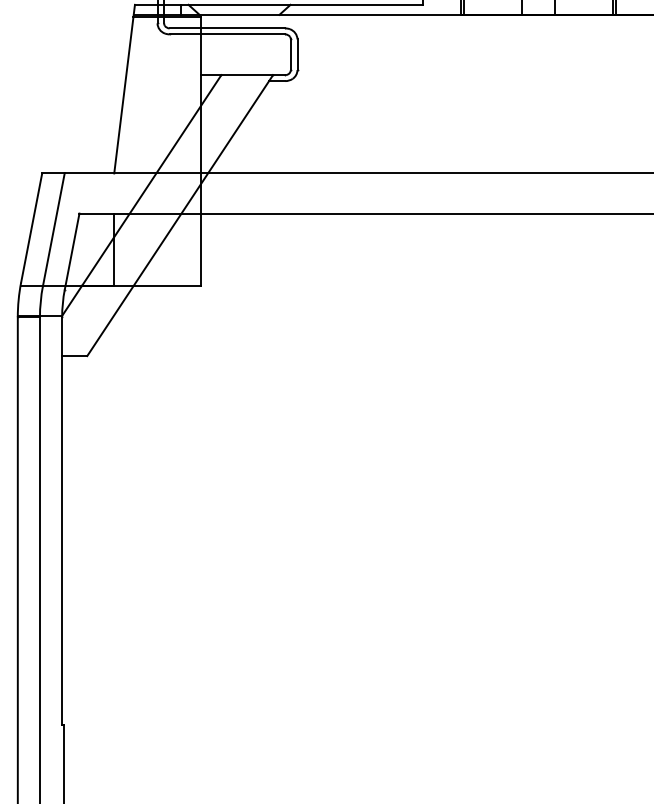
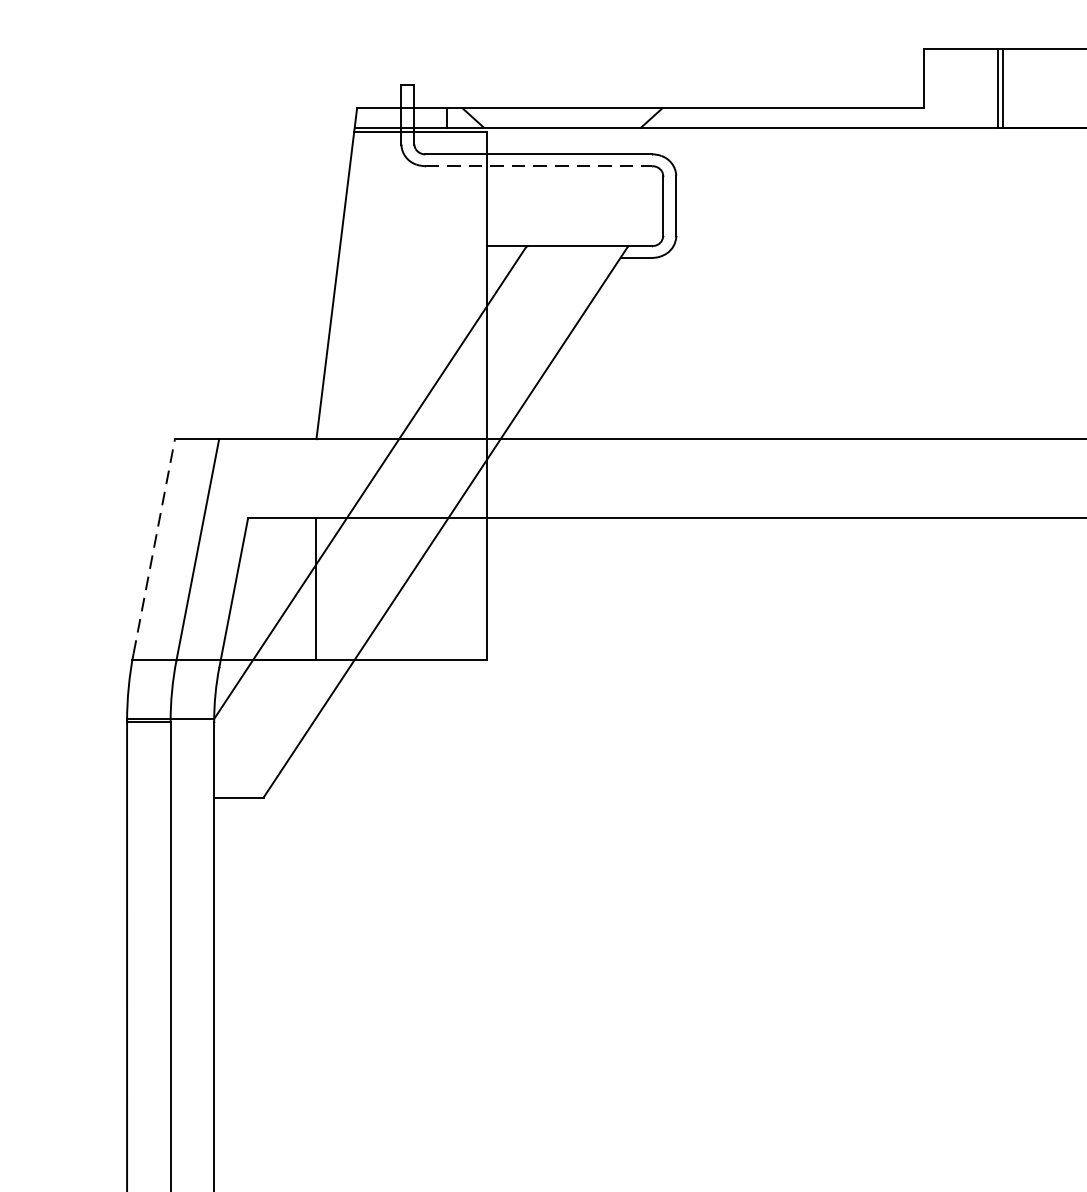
line: (227, 34) -> (538, 166), solid -> dashed
line: (31, 228) -> (153, 547), solid -> dashed

